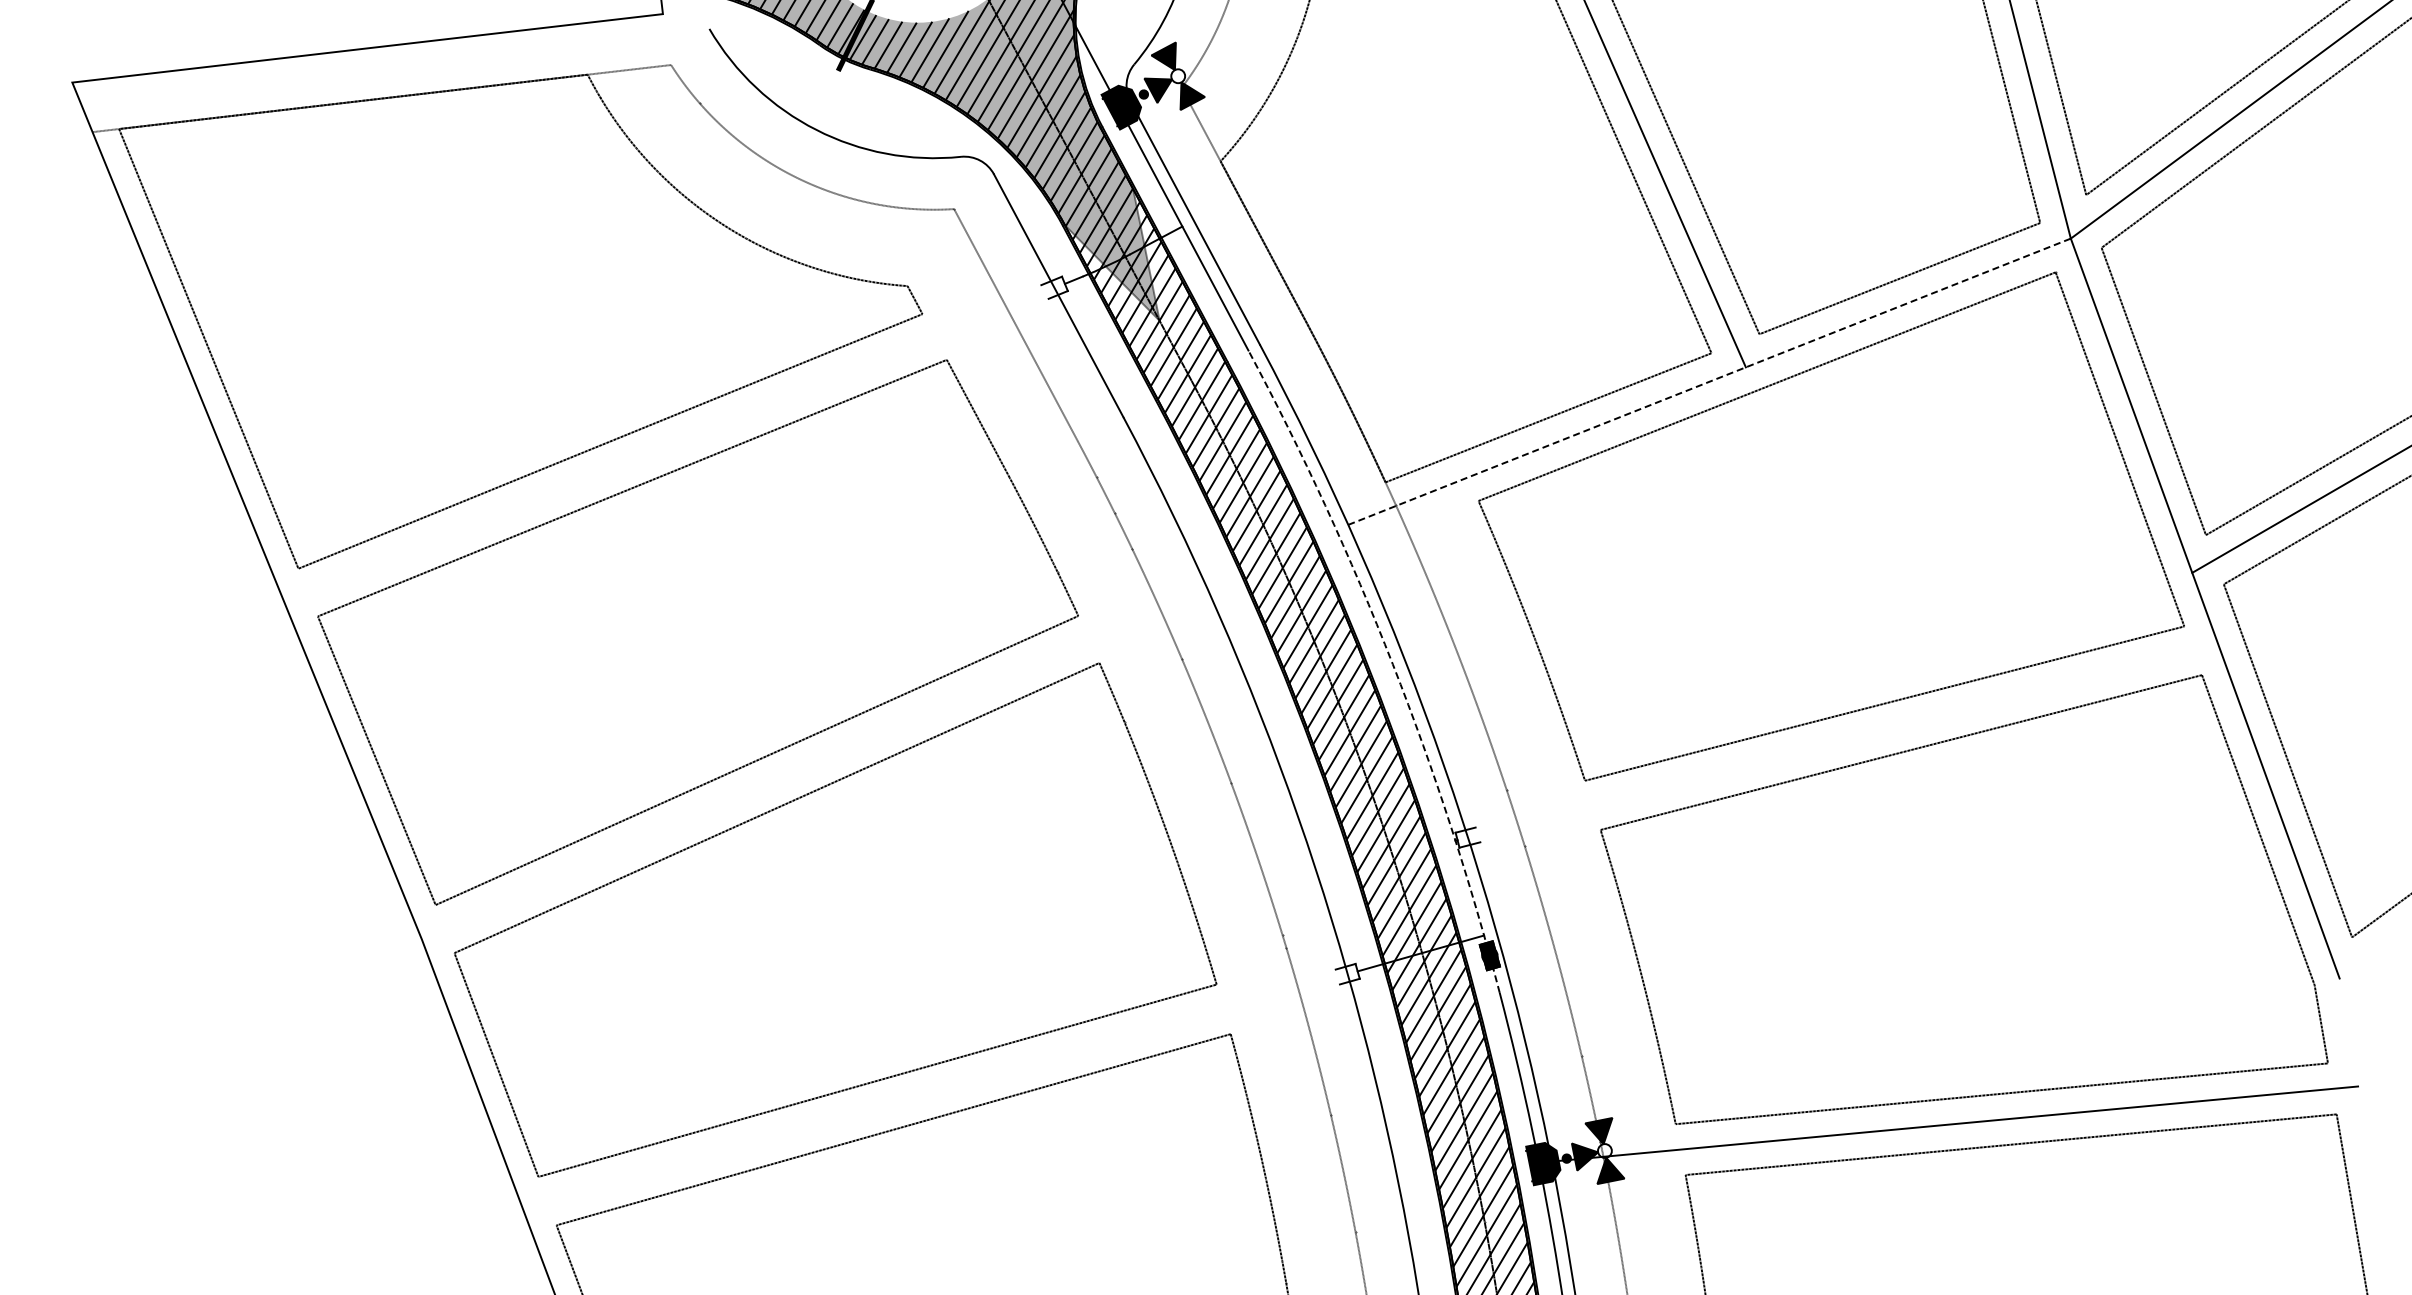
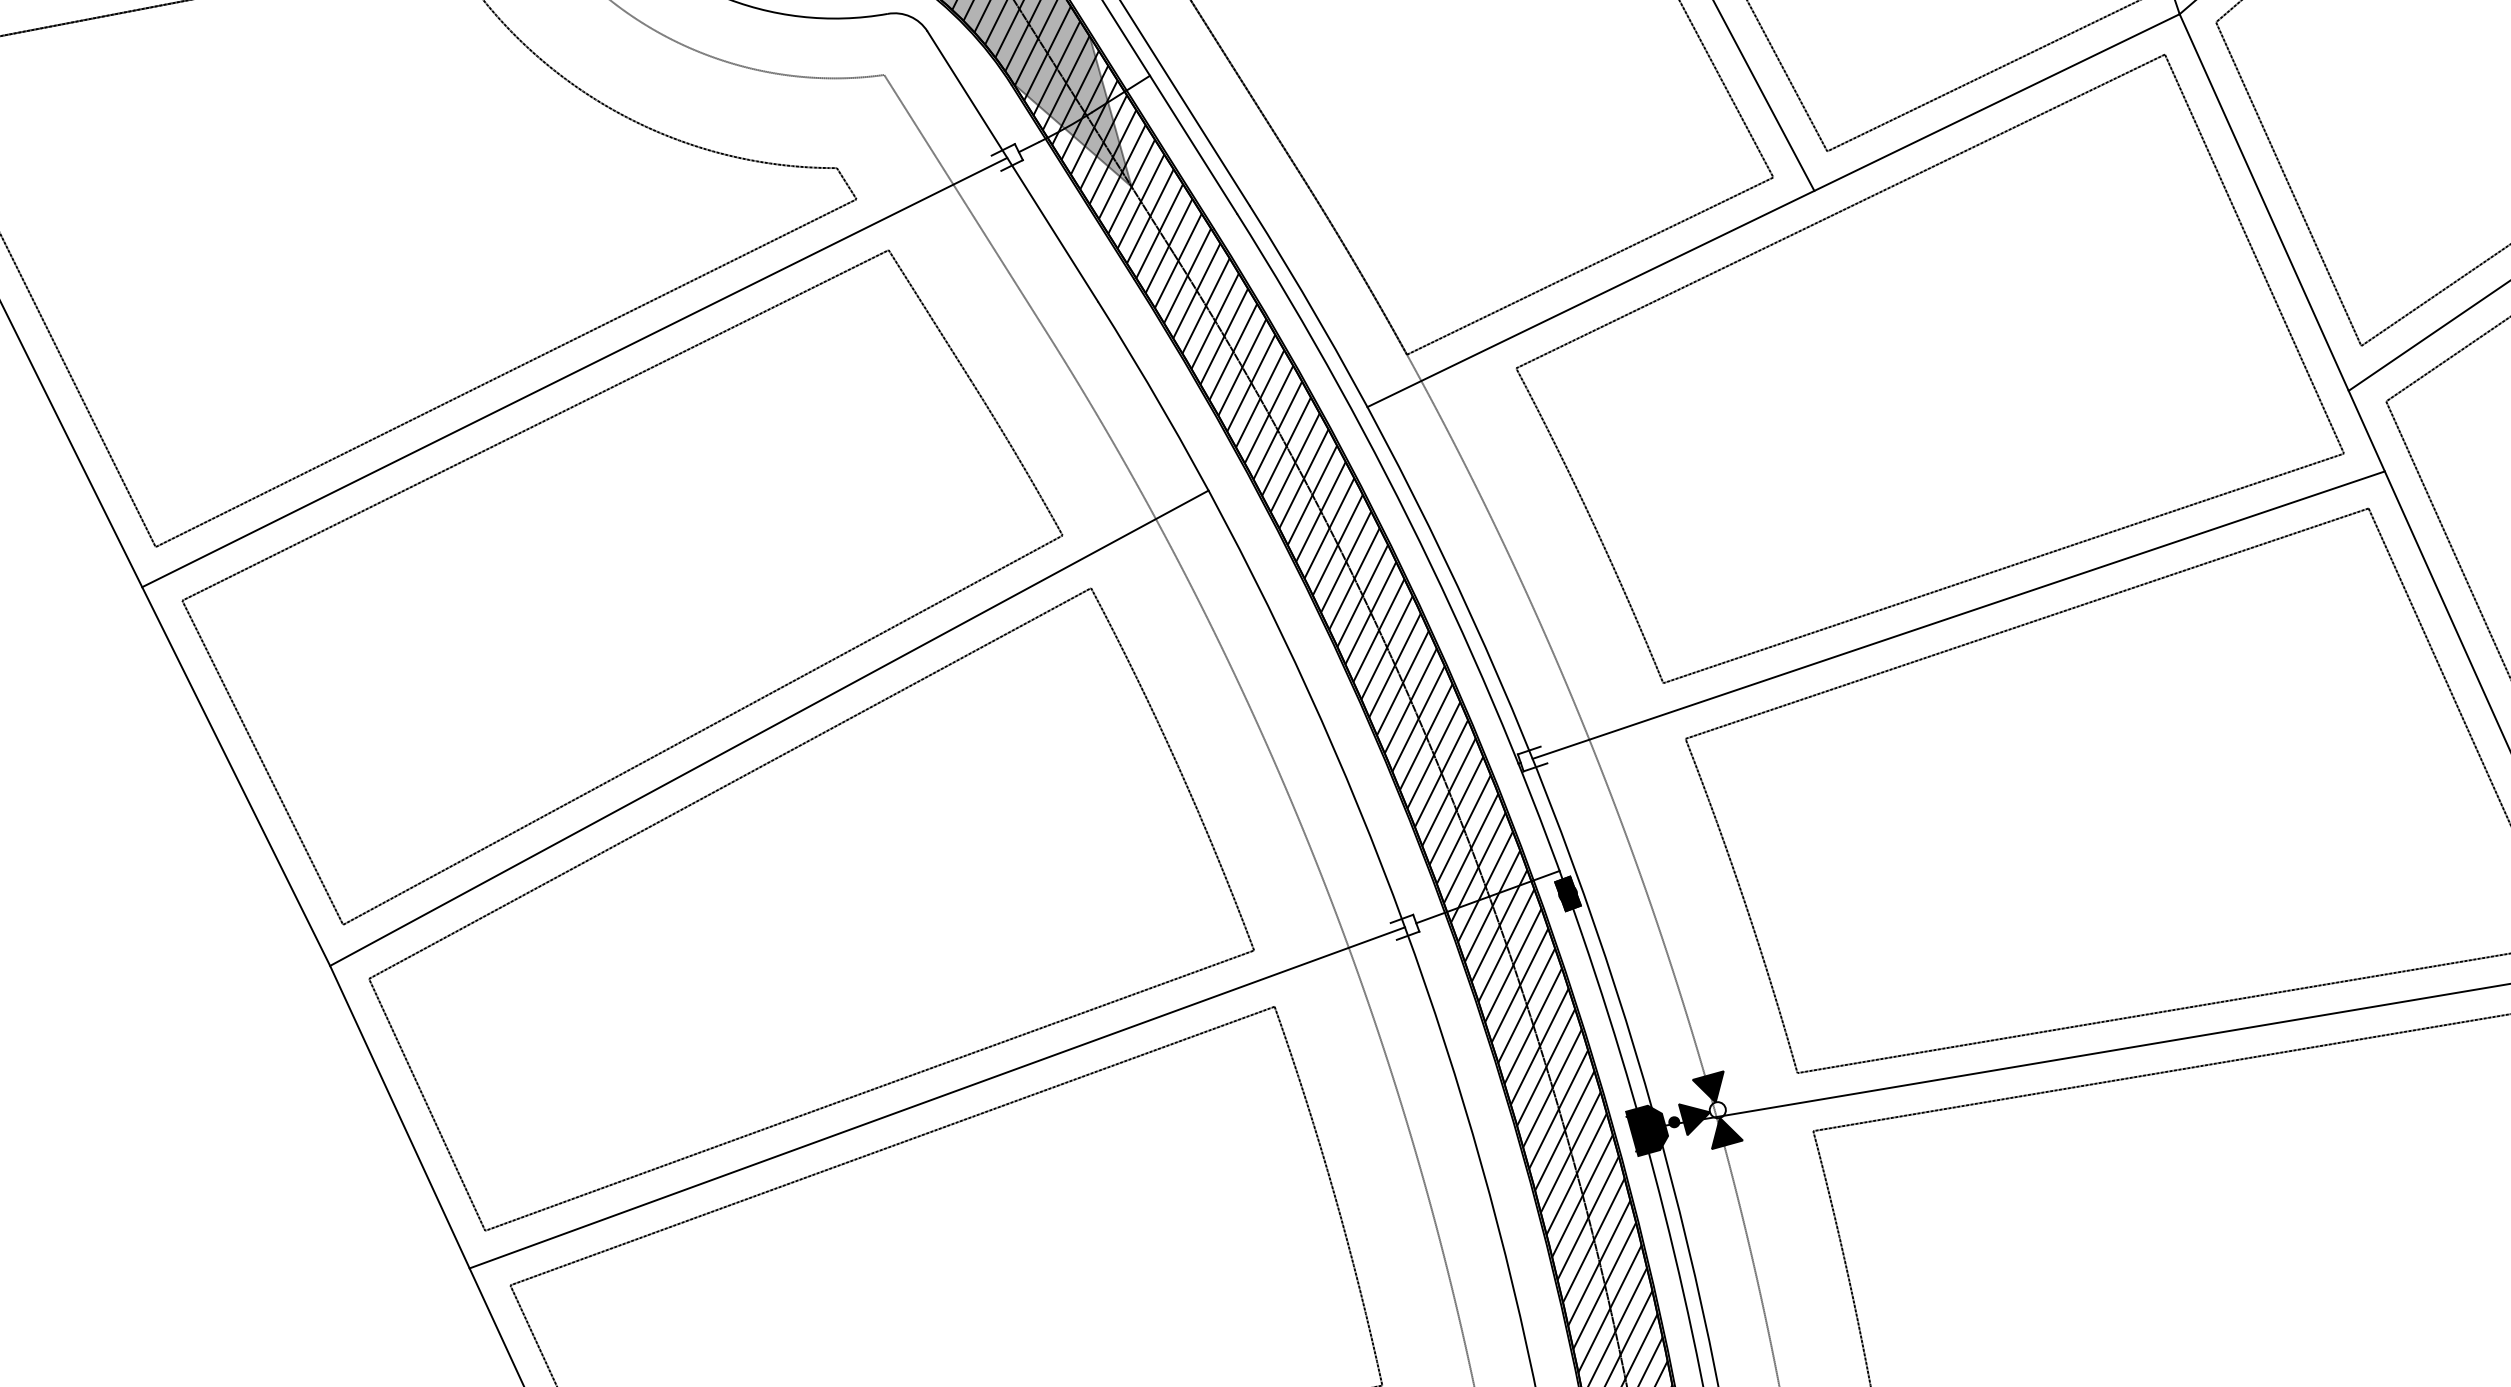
line: (1709, 381) -> (1773, 210), dashed -> solid
line: (669, 445) -> (574, 372), added
arc: (1392, 664) -> (1430, 564), dashed -> solid
line: (1843, 740) -> (1959, 614), added
line: (813, 762) -> (768, 727), added
line: (934, 1091) -> (936, 1098), added

